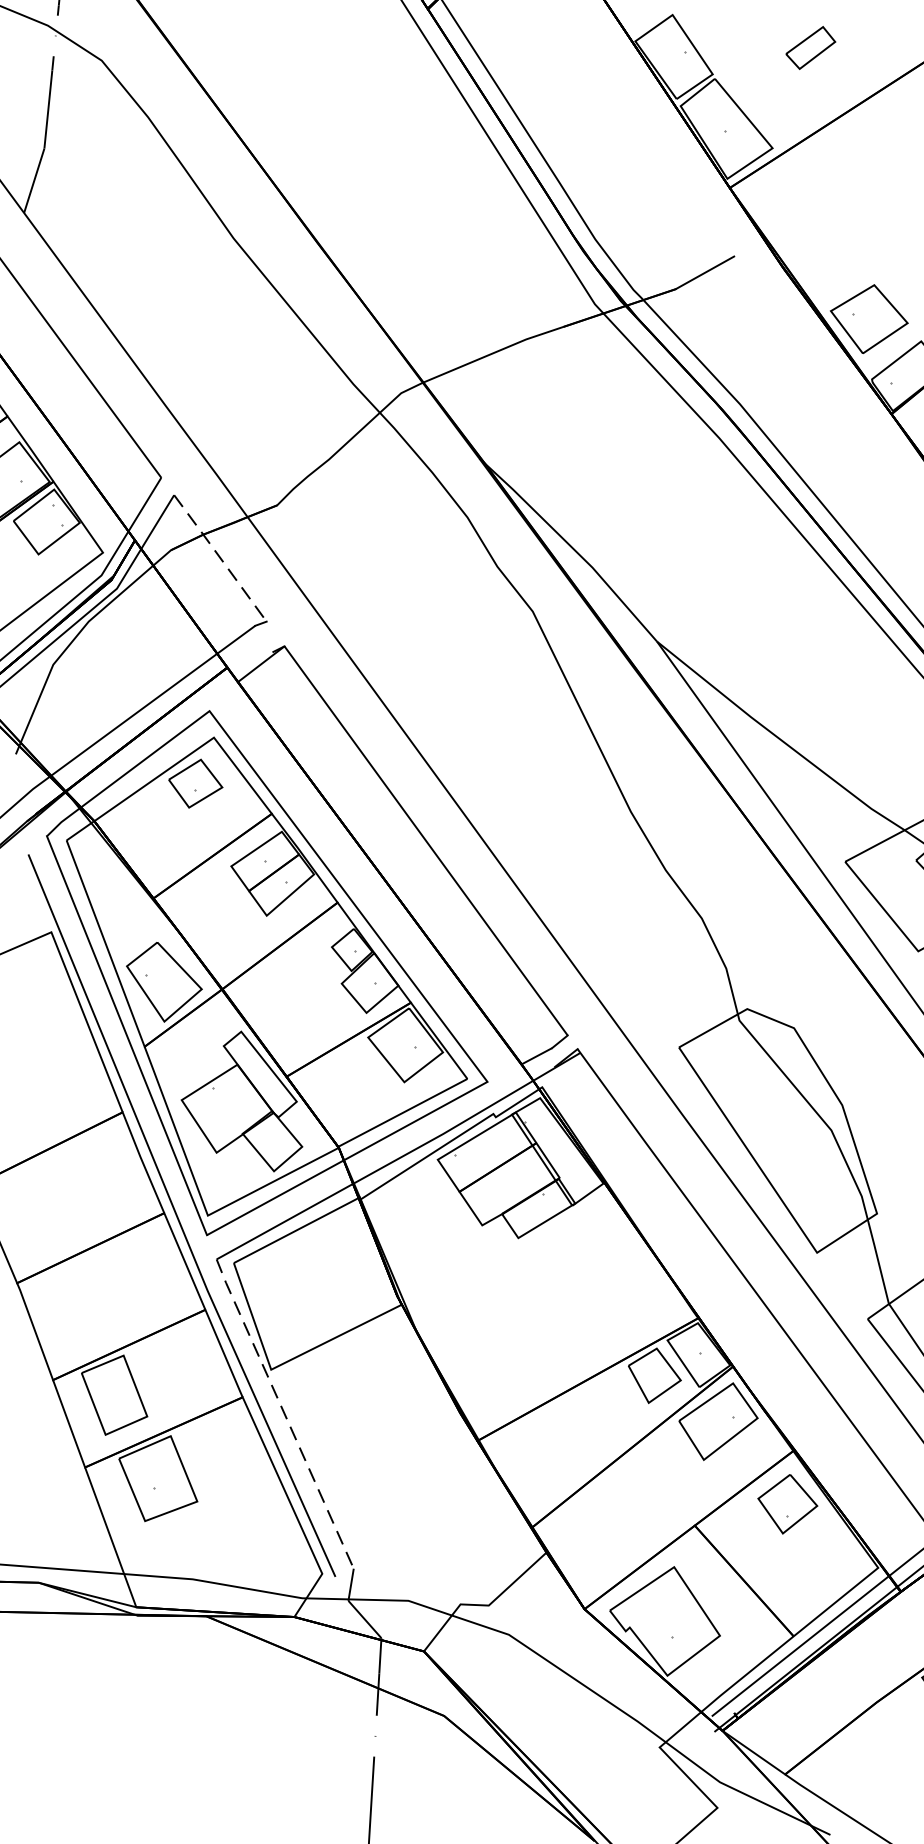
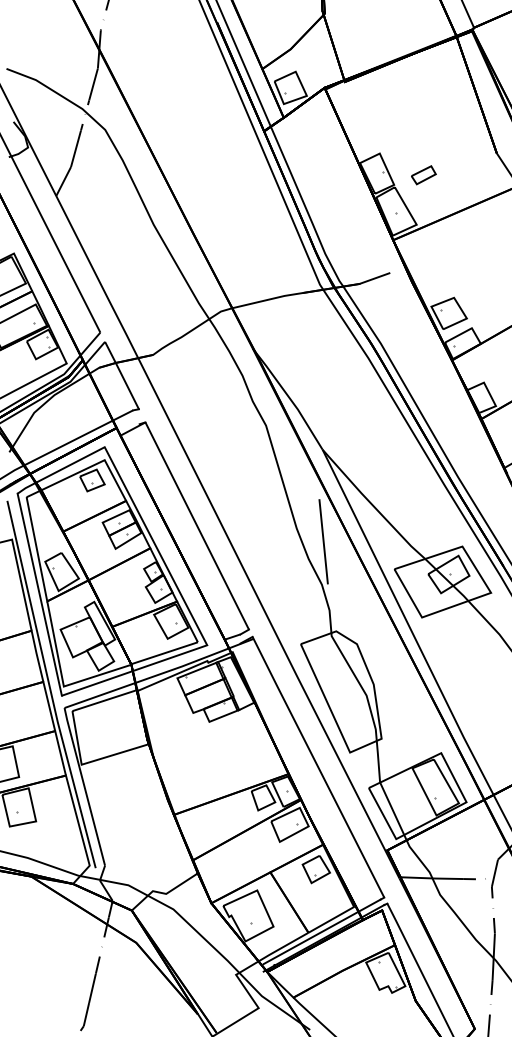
part: (810, 48) -> (423, 175), moved
line: (221, 558) -> (122, 375), dashed -> solid
line: (690, 829) -> (323, 541), added
line: (284, 1413) -> (84, 786), dashed -> solid

